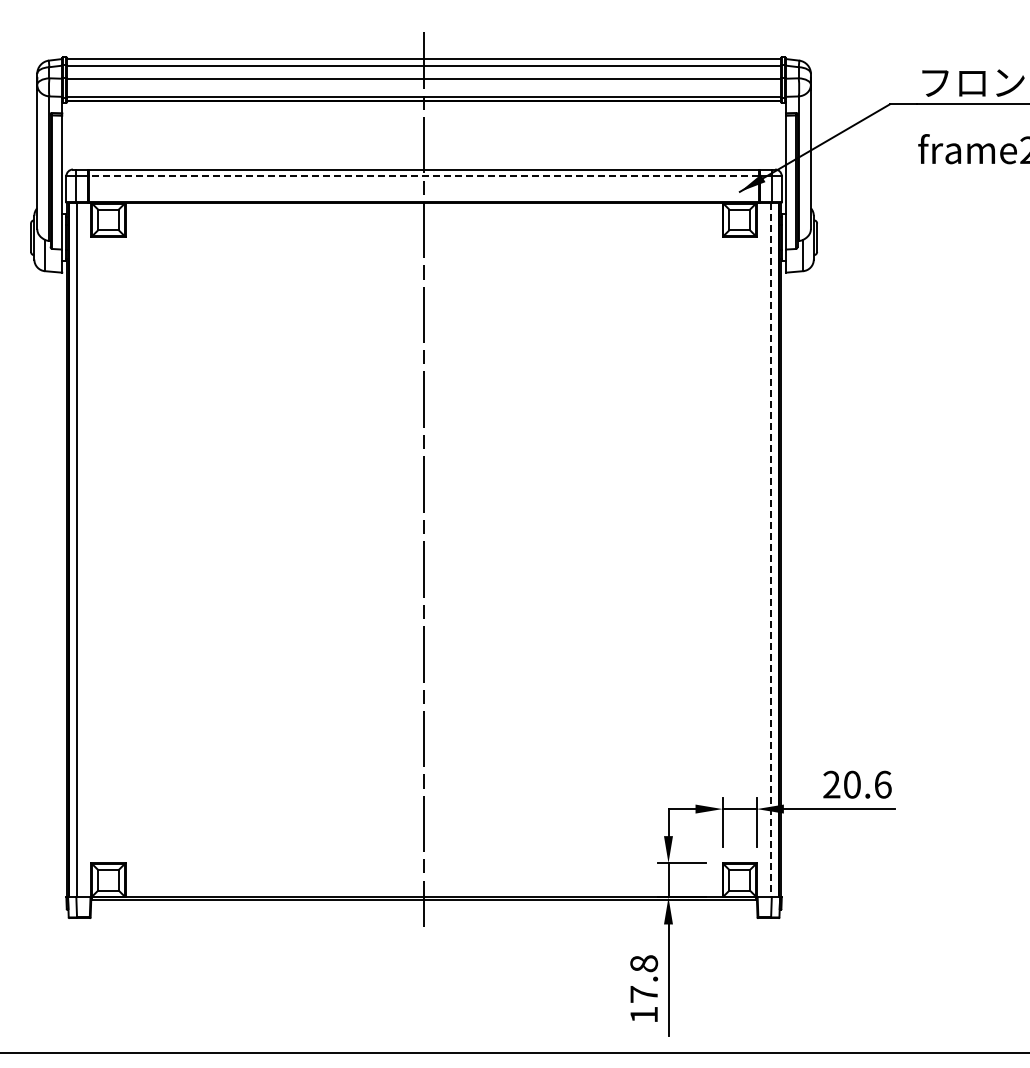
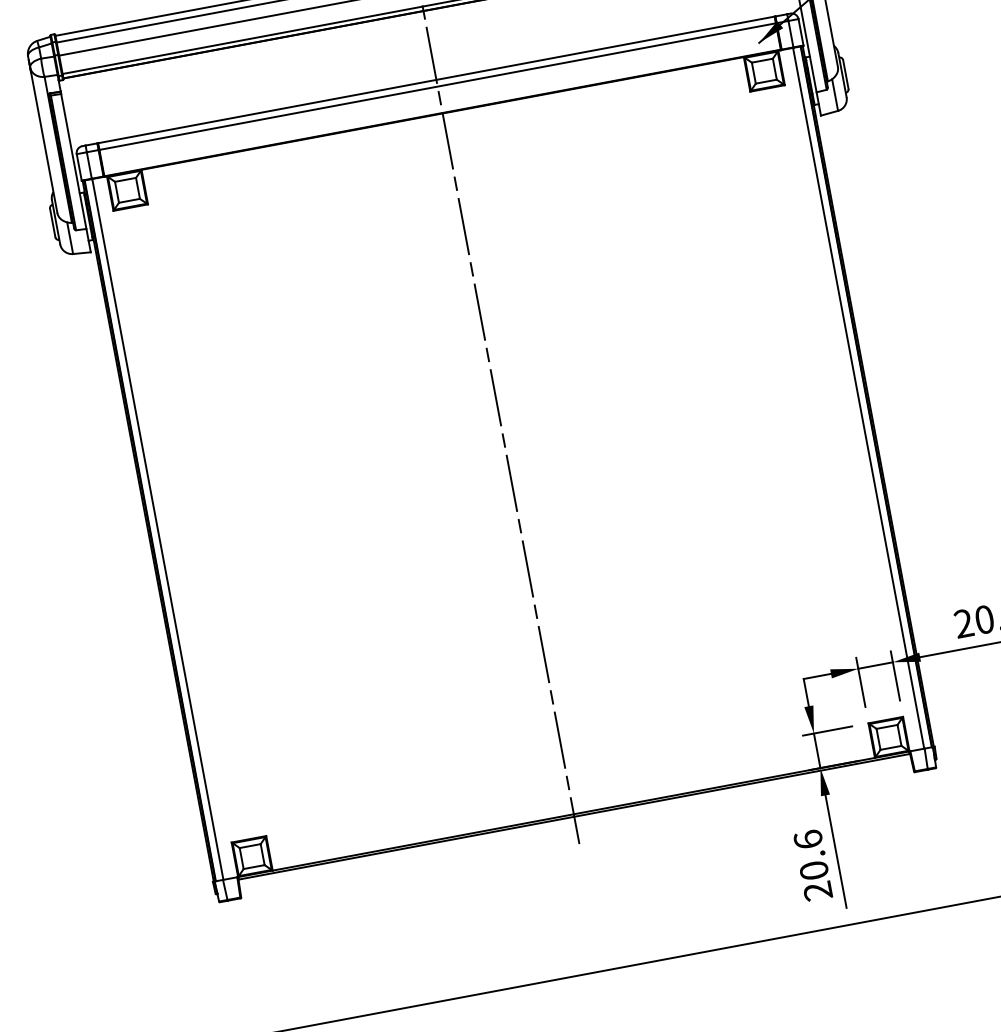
line: (423, 176) -> (437, 87), dashed -> solid
line: (771, 550) -> (858, 398), dashed -> solid
text: (644, 989) -> (813, 865), 17.8 -> 20.6

